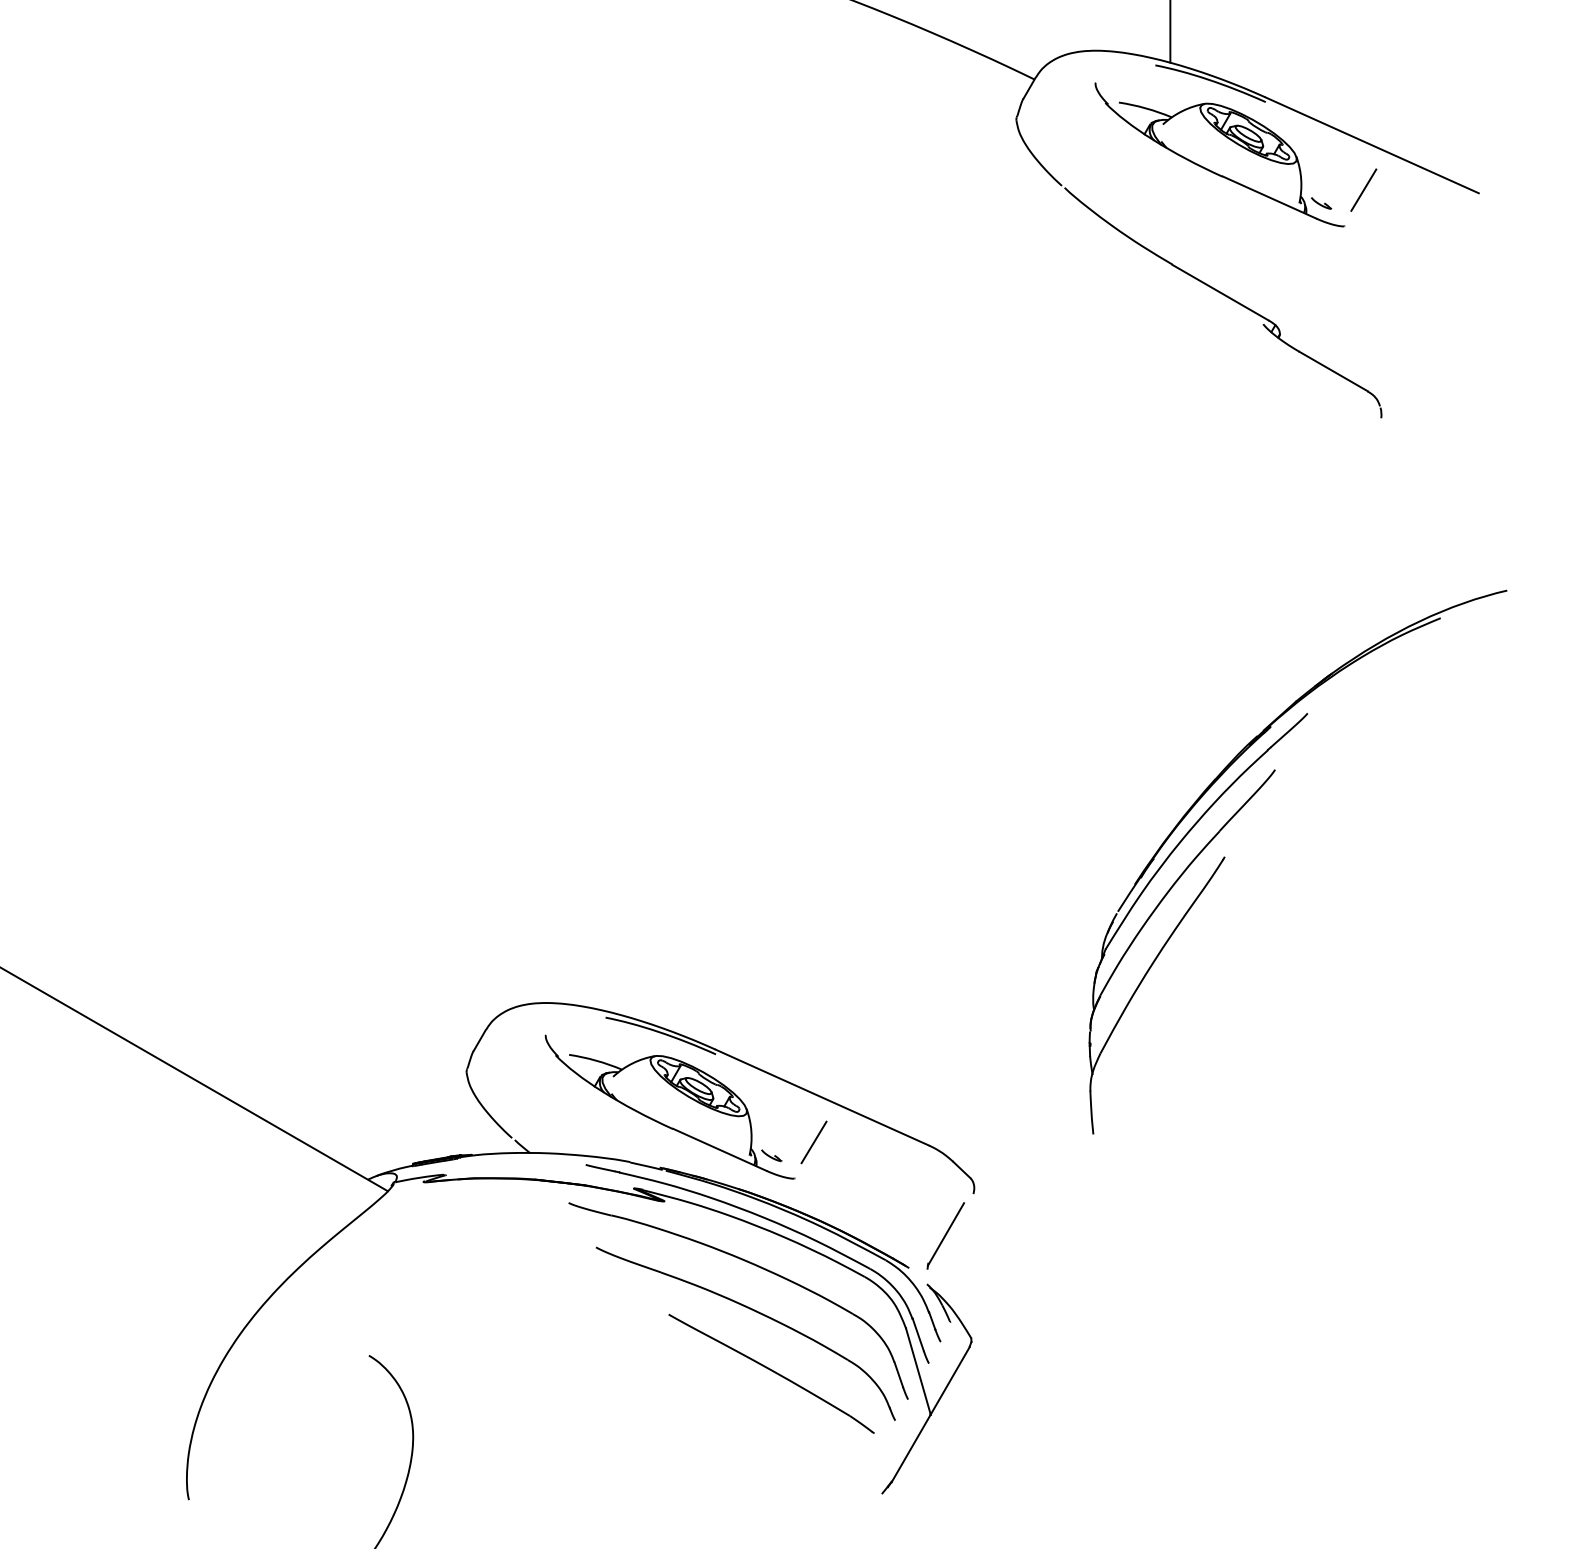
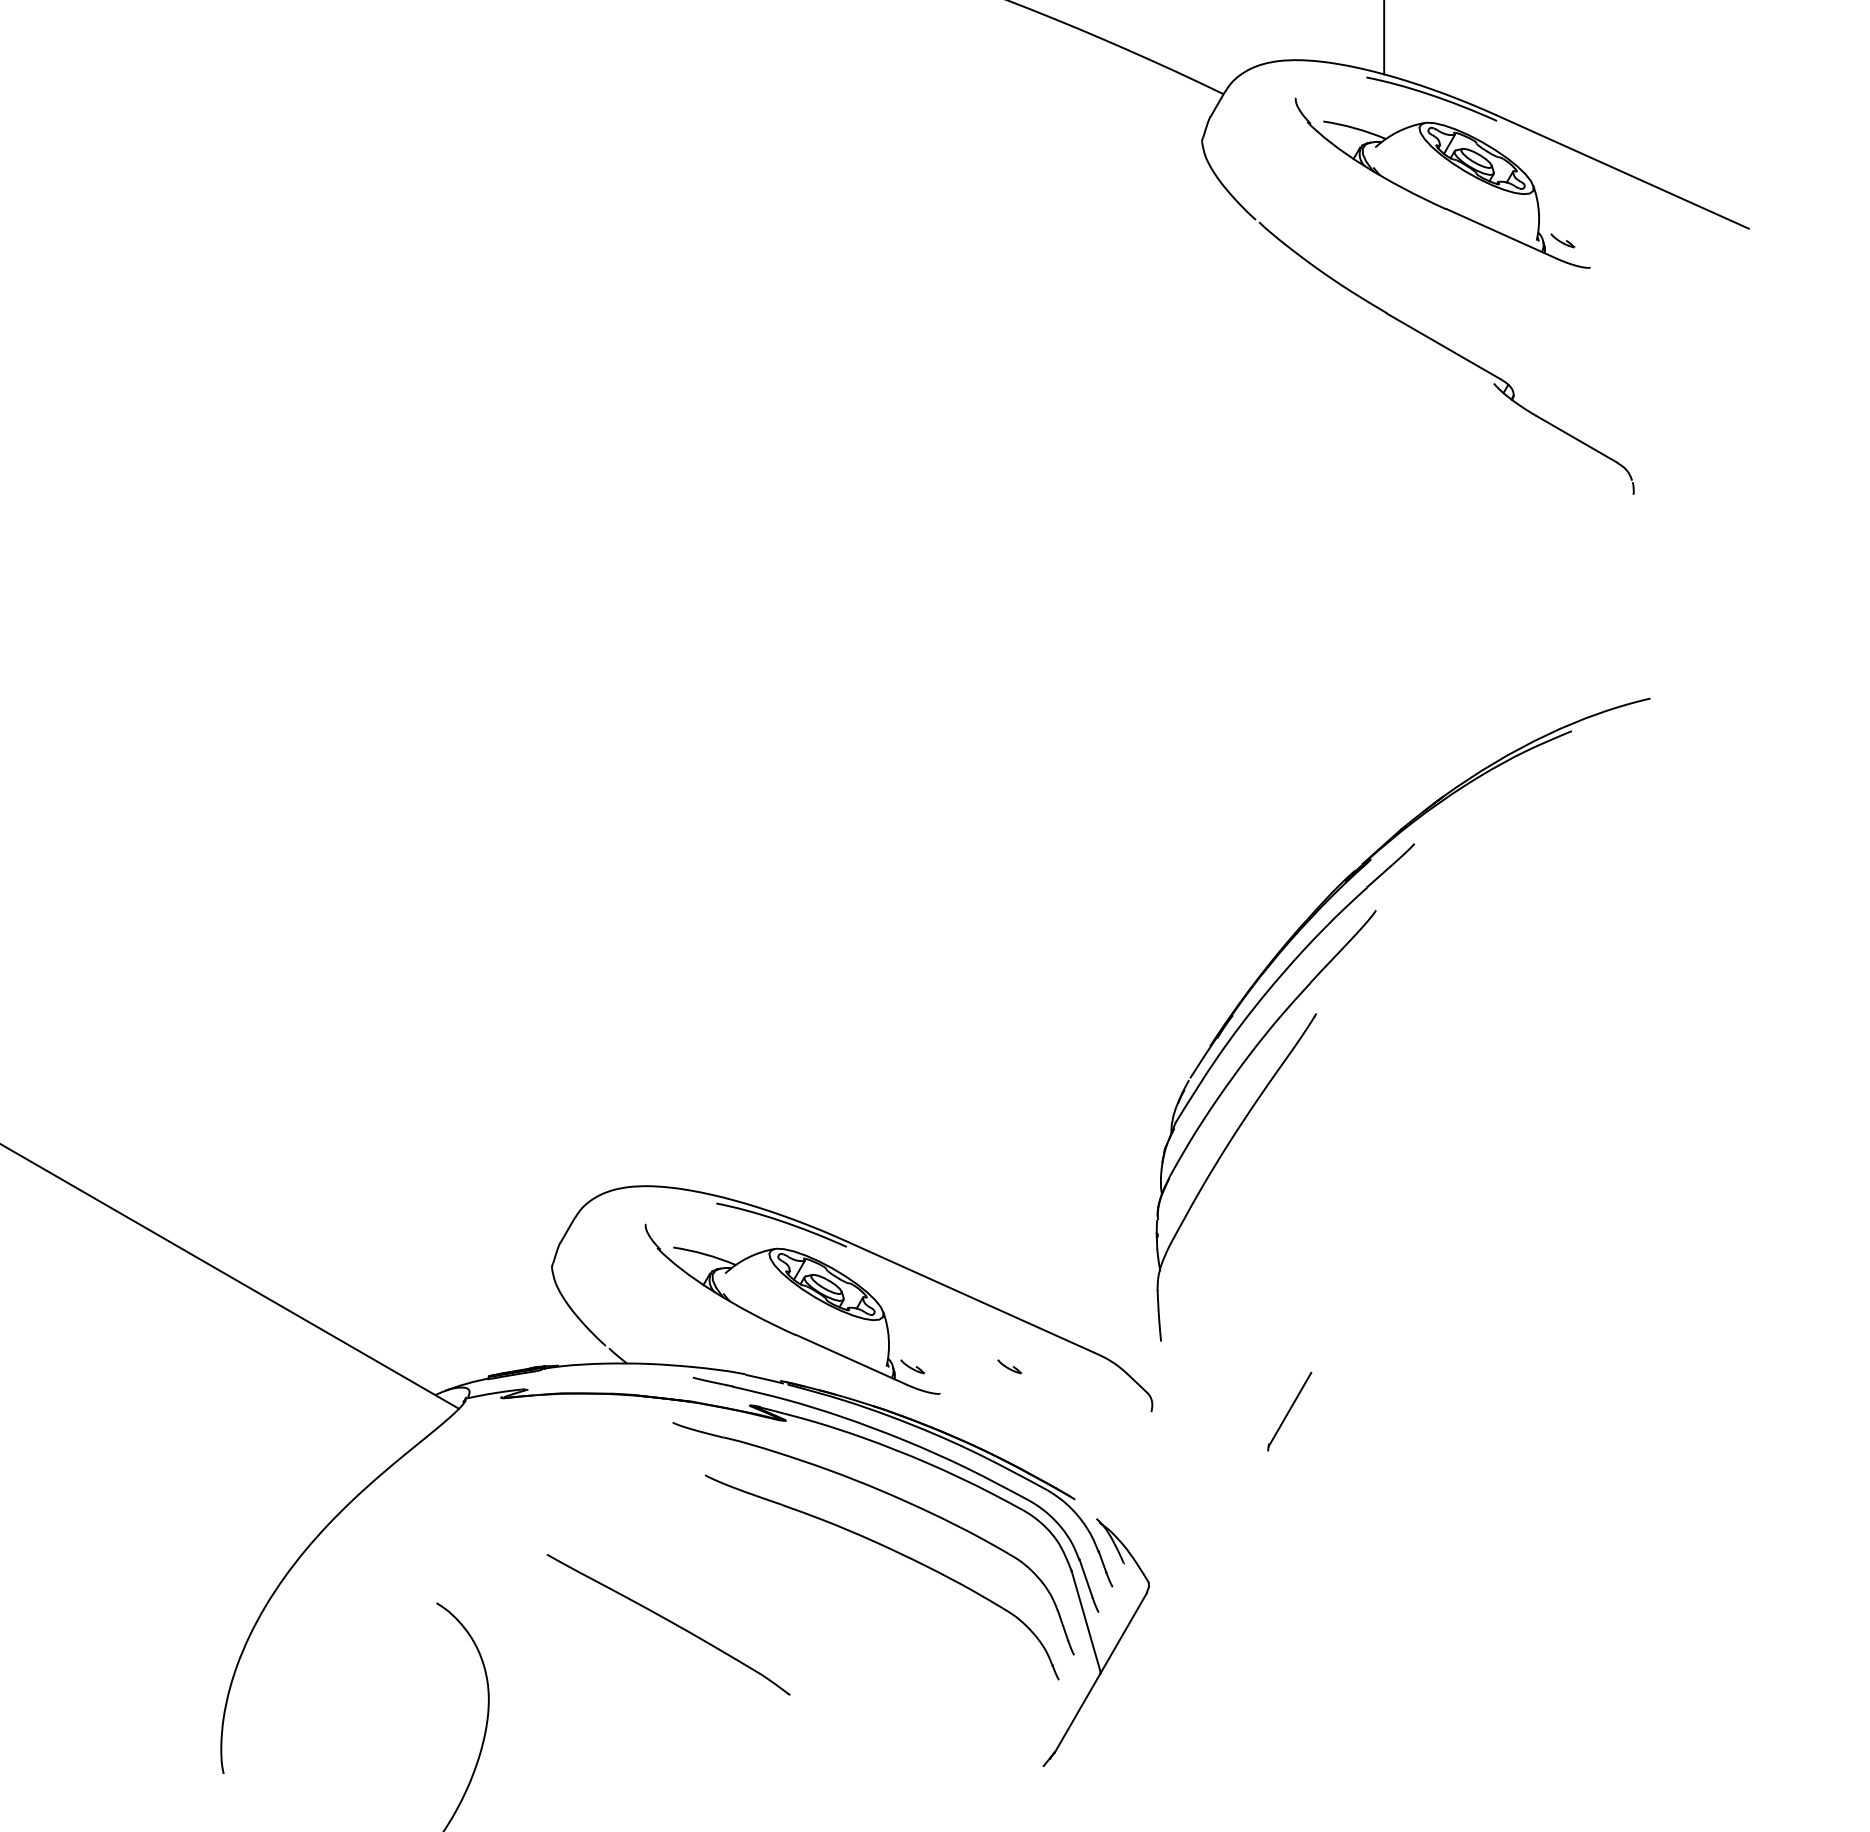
line: (1363, 189) -> (1612, 224), removed
part: (1224, 858) -> (1316, 1015), moved
line: (813, 1141) -> (962, 1350), removed
part: (853, 1155) -> (1009, 1366), added
part: (945, 1235) -> (1289, 1411), moved
part: (771, 1373) -> (668, 1624), moved

